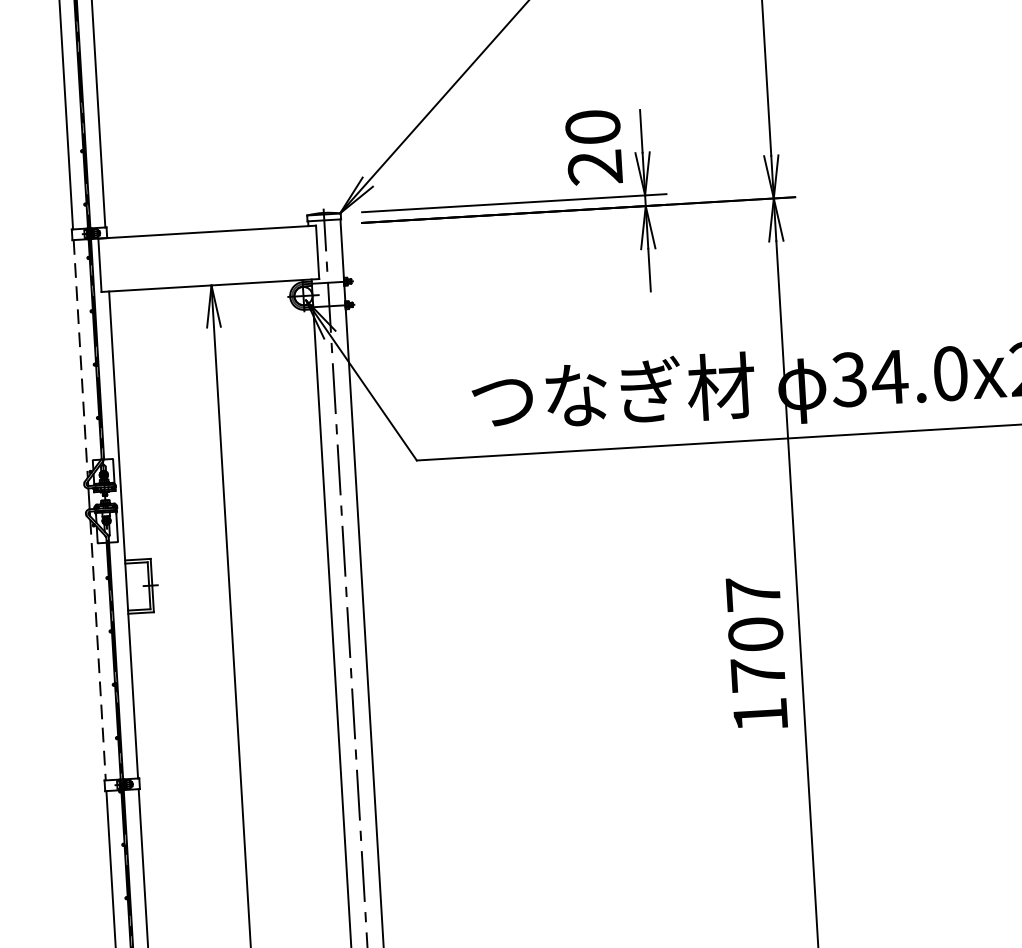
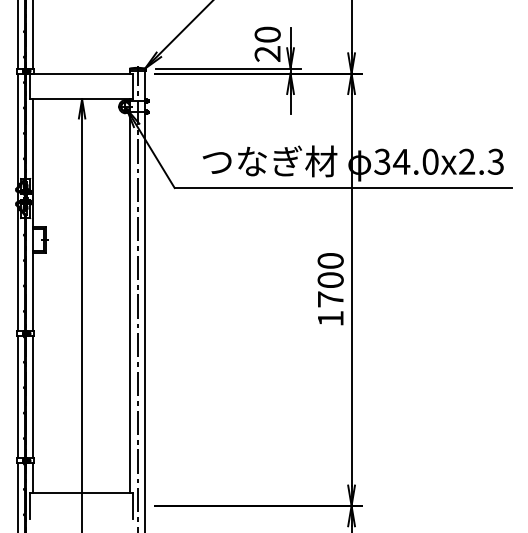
line: (79, 359) -> (17, 130), dashed -> solid
text: (752, 593) -> (330, 260), 1707 -> 1700
line: (97, 651) -> (17, 269), dashed -> solid

